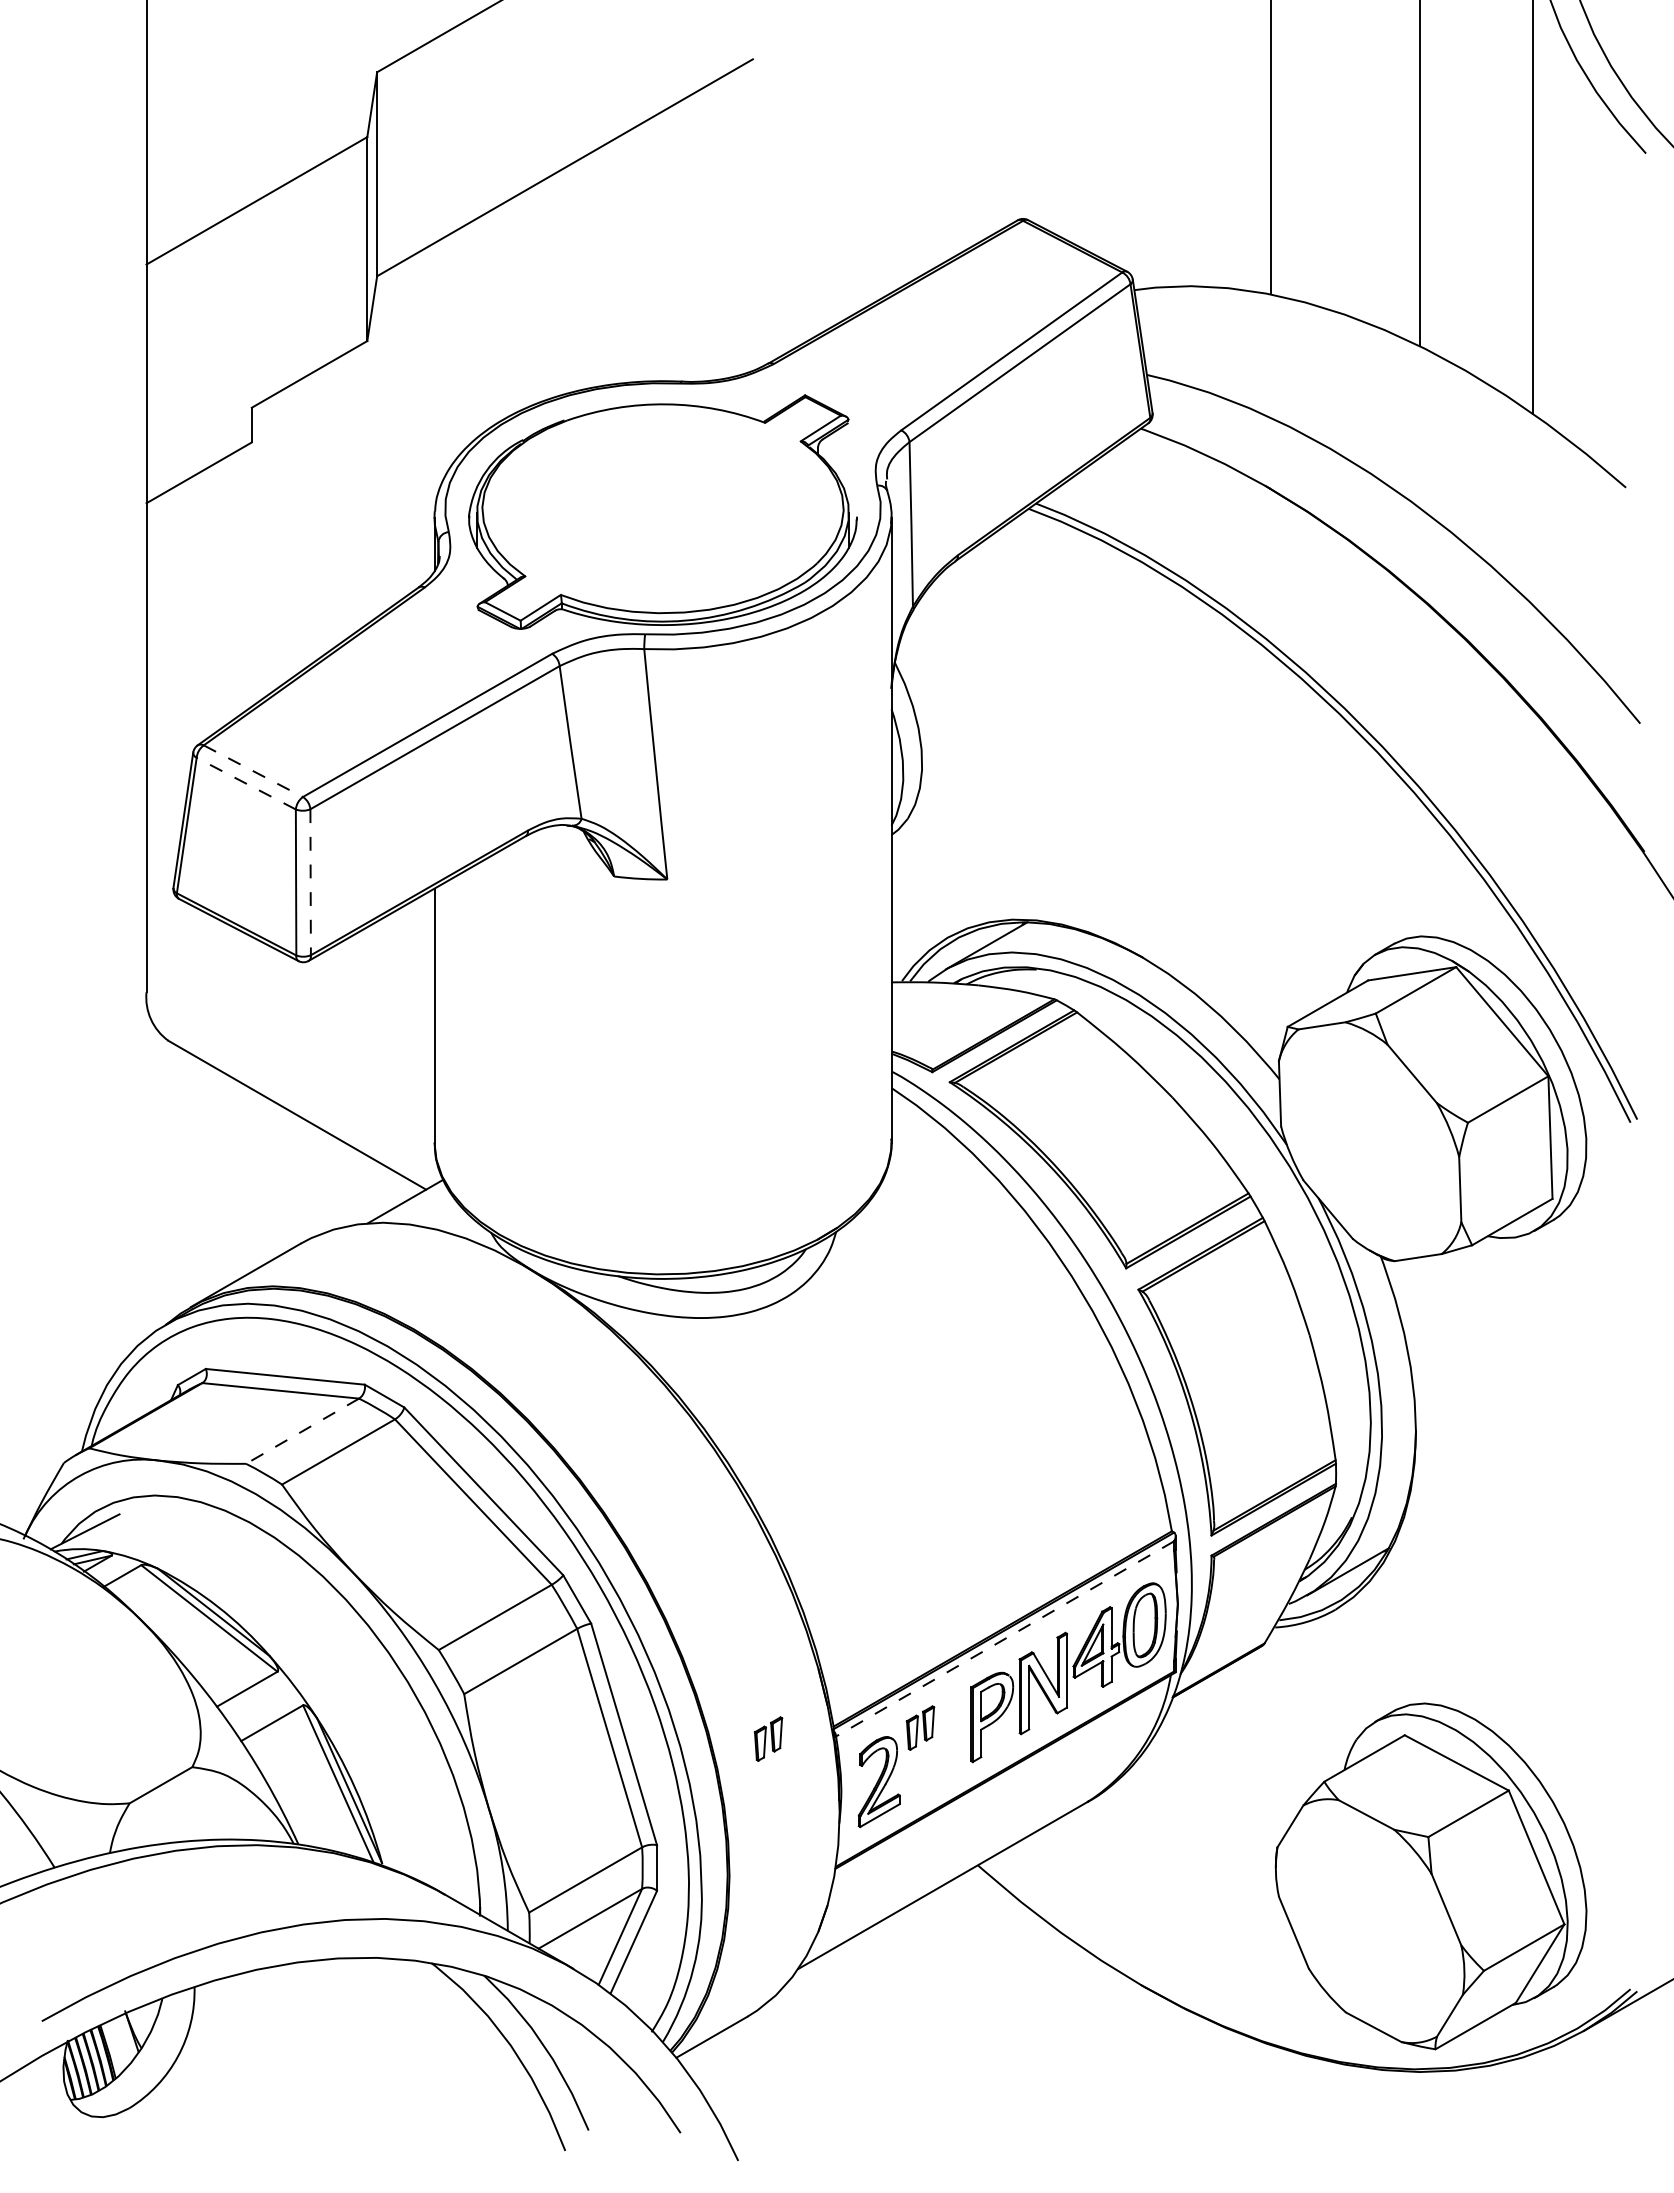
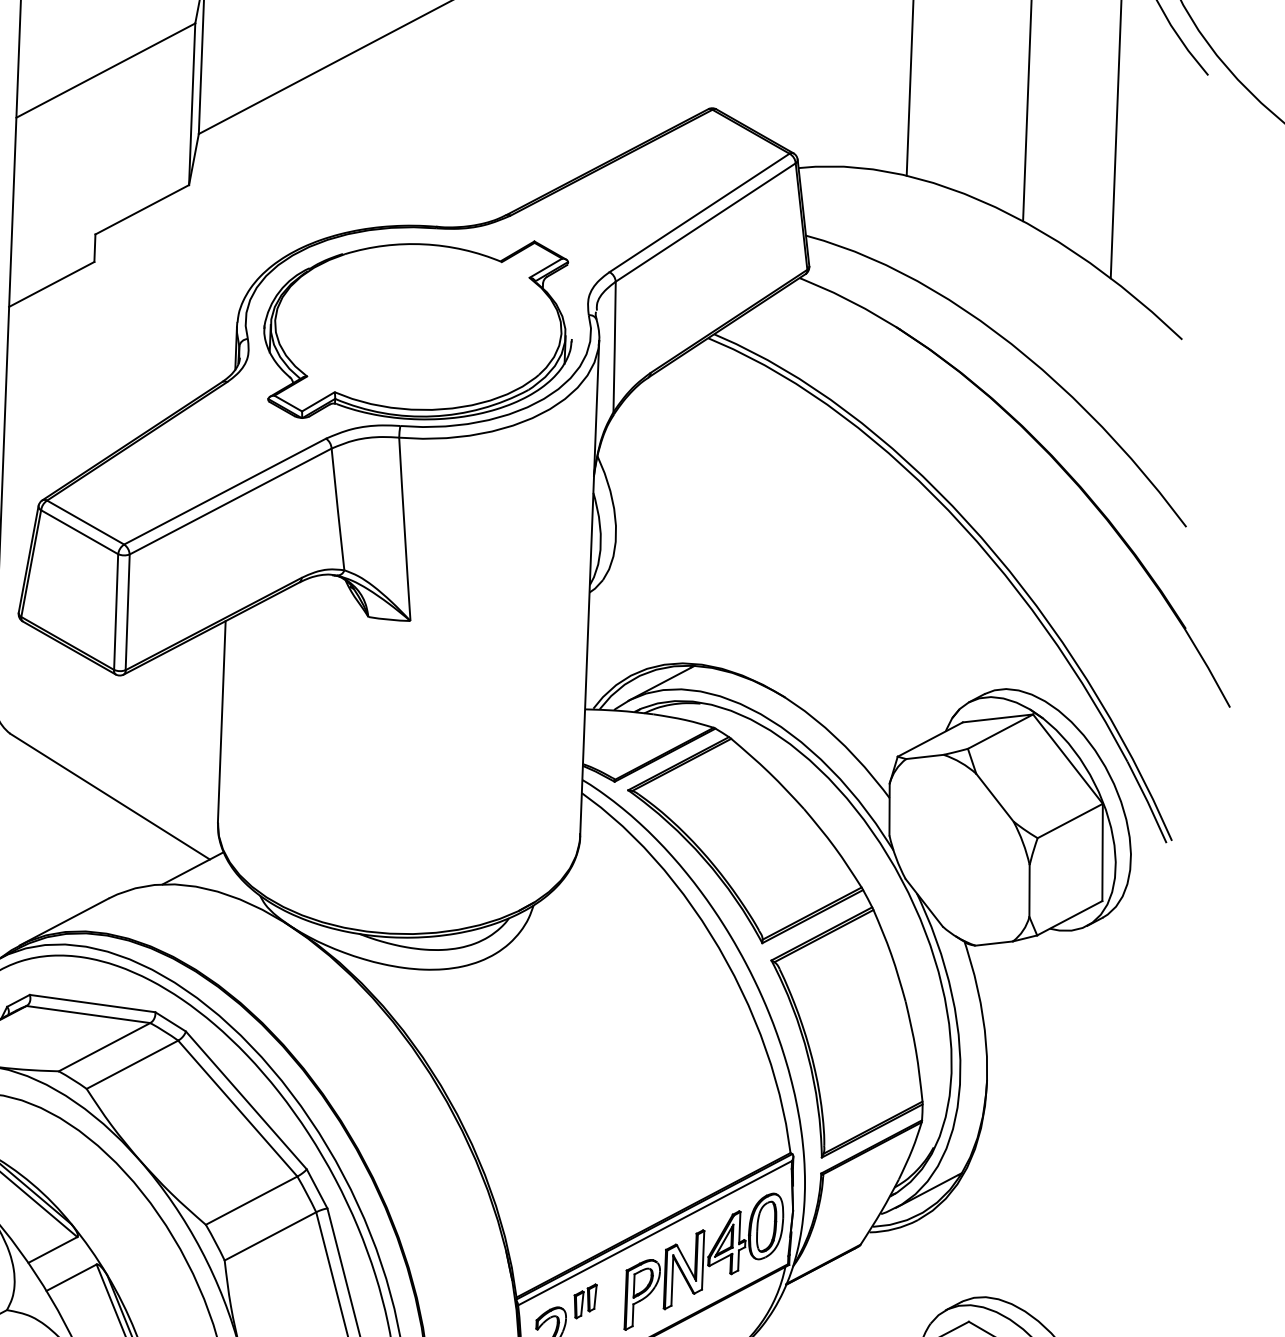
line: (253, 771) -> (85, 522), dashed -> solid
line: (246, 783) -> (79, 532), dashed -> solid
line: (310, 882) -> (127, 612), dashed -> solid
line: (302, 1431) -> (104, 1047), dashed -> solid
line: (1004, 1639) -> (654, 1233), dashed -> solid
part: (768, 1738) -> (464, 1304), removed

